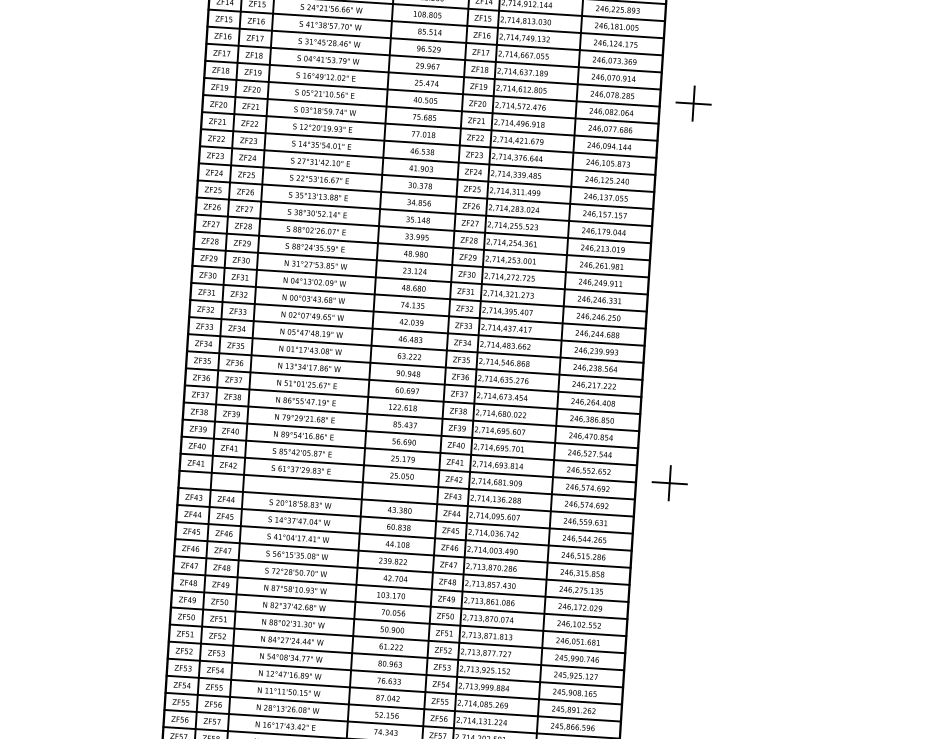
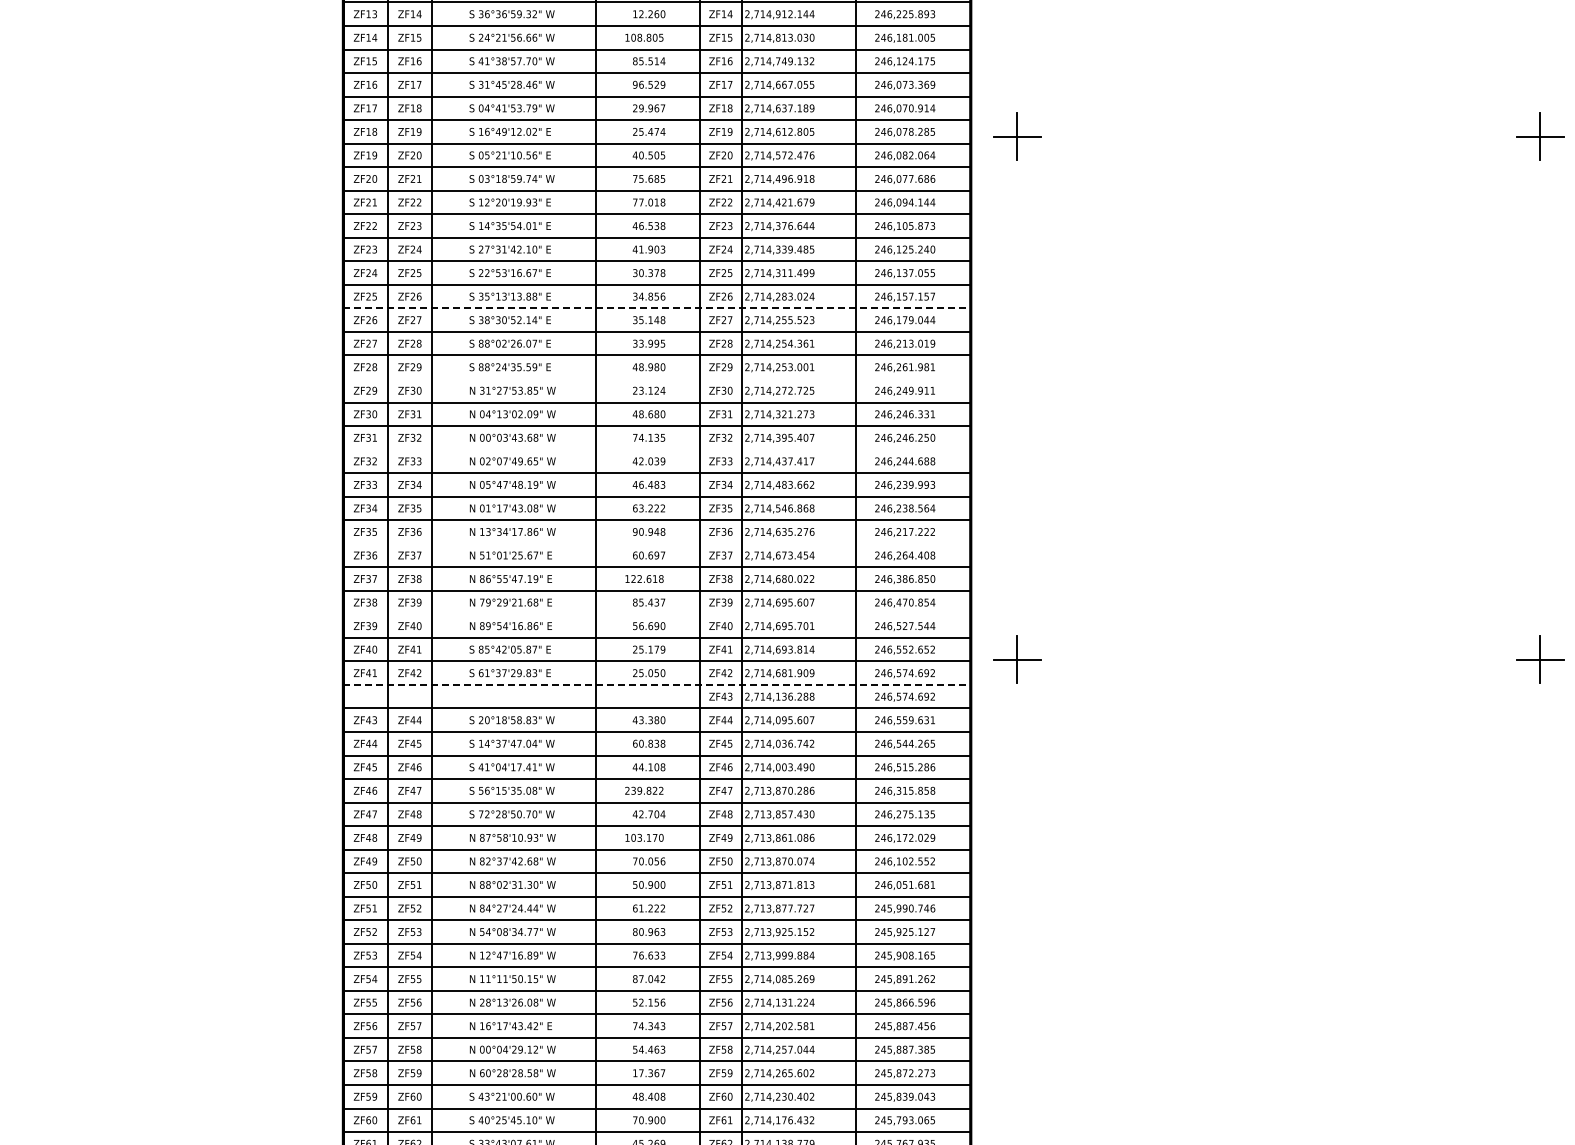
line: (424, 211) -> (657, 308), solid -> dashed
line: (420, 263) -> (656, 379), removed
line: (417, 314) -> (656, 449), removed
line: (413, 382) -> (656, 543), removed
line: (410, 433) -> (656, 614), removed
line: (407, 484) -> (657, 684), solid -> dashed

